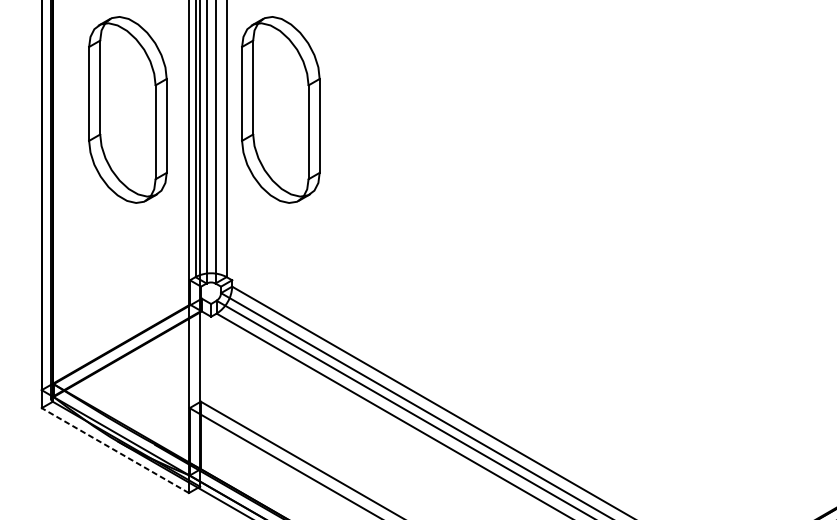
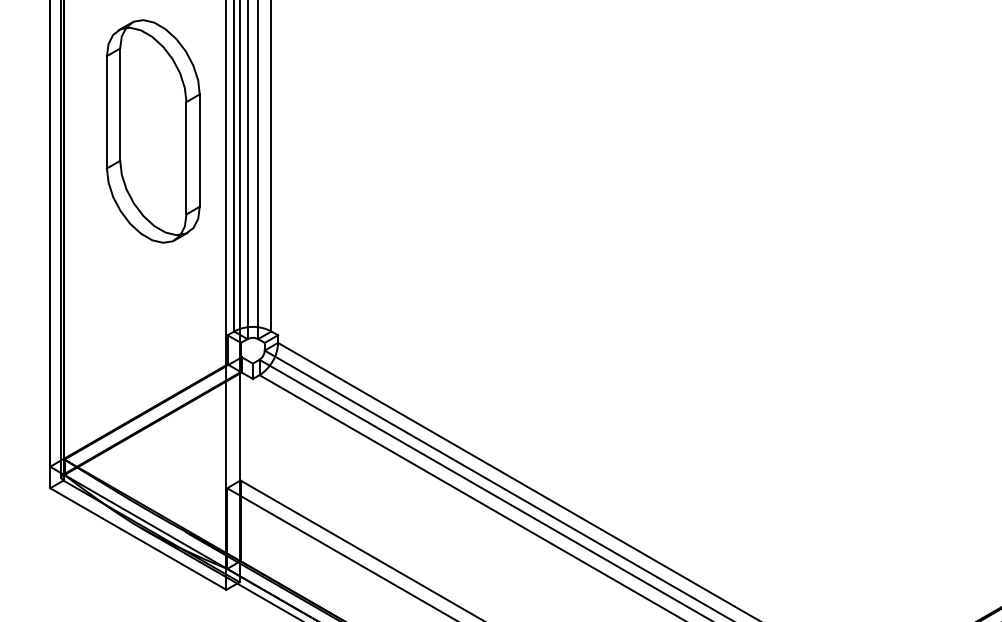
part: (280, 109) -> (335, 131), removed
line: (115, 450) -> (138, 539), dashed -> solid

